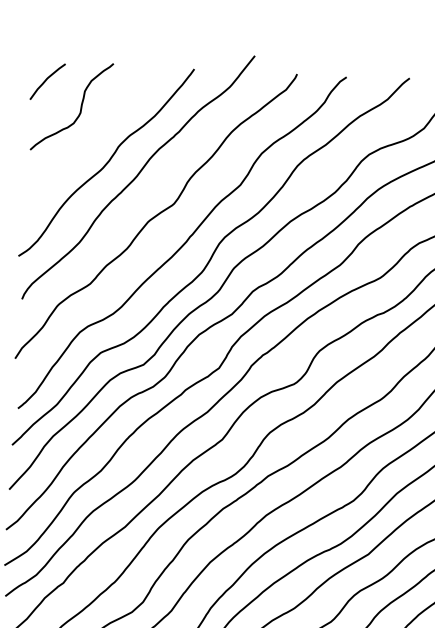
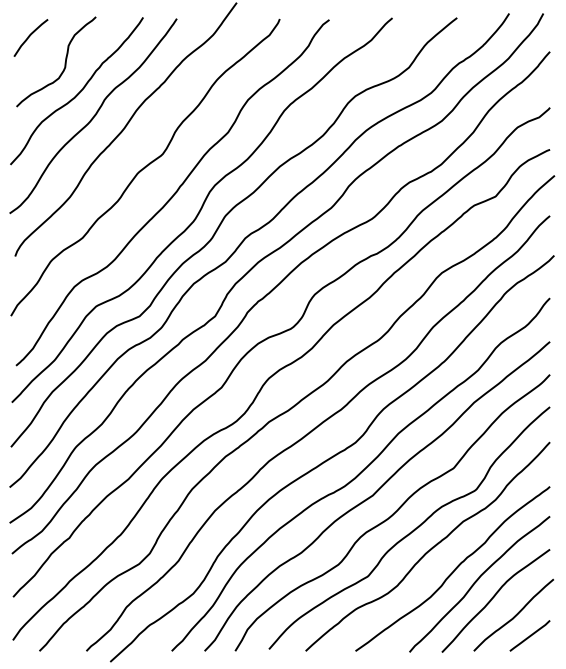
curve: (92, 138) -> (78, 92), added

